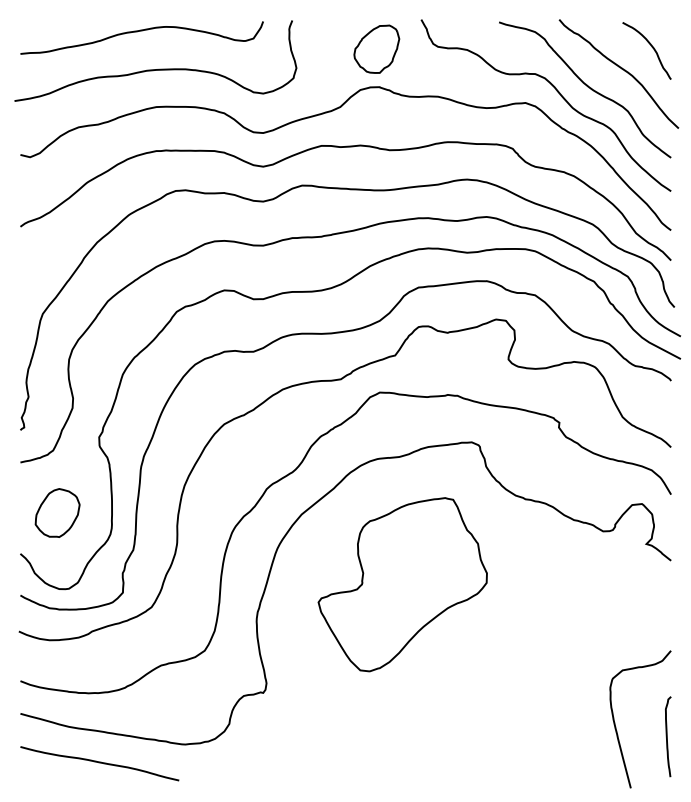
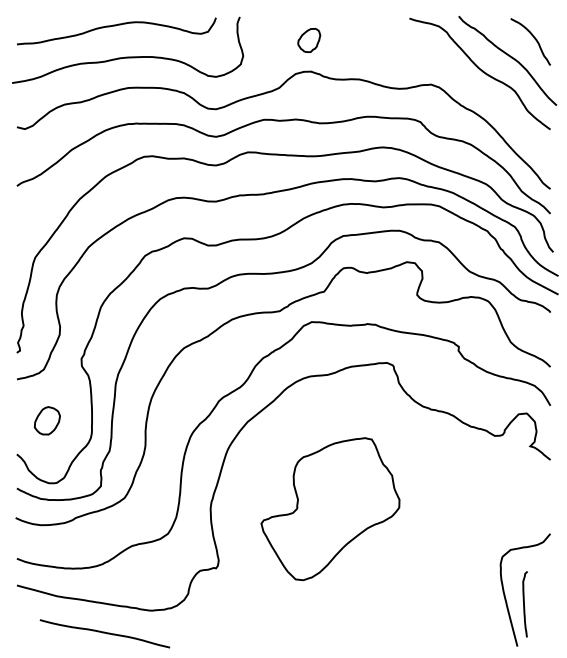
part: (376, 48) -> (308, 39), size x0.6
curve: (557, 92) -> (457, 76), removed
part: (57, 512) -> (47, 420), size x0.7
part: (402, 584) -> (330, 508), moved
curve: (667, 736) -> (524, 604), moved
curve: (99, 763) -> (104, 633), moved

